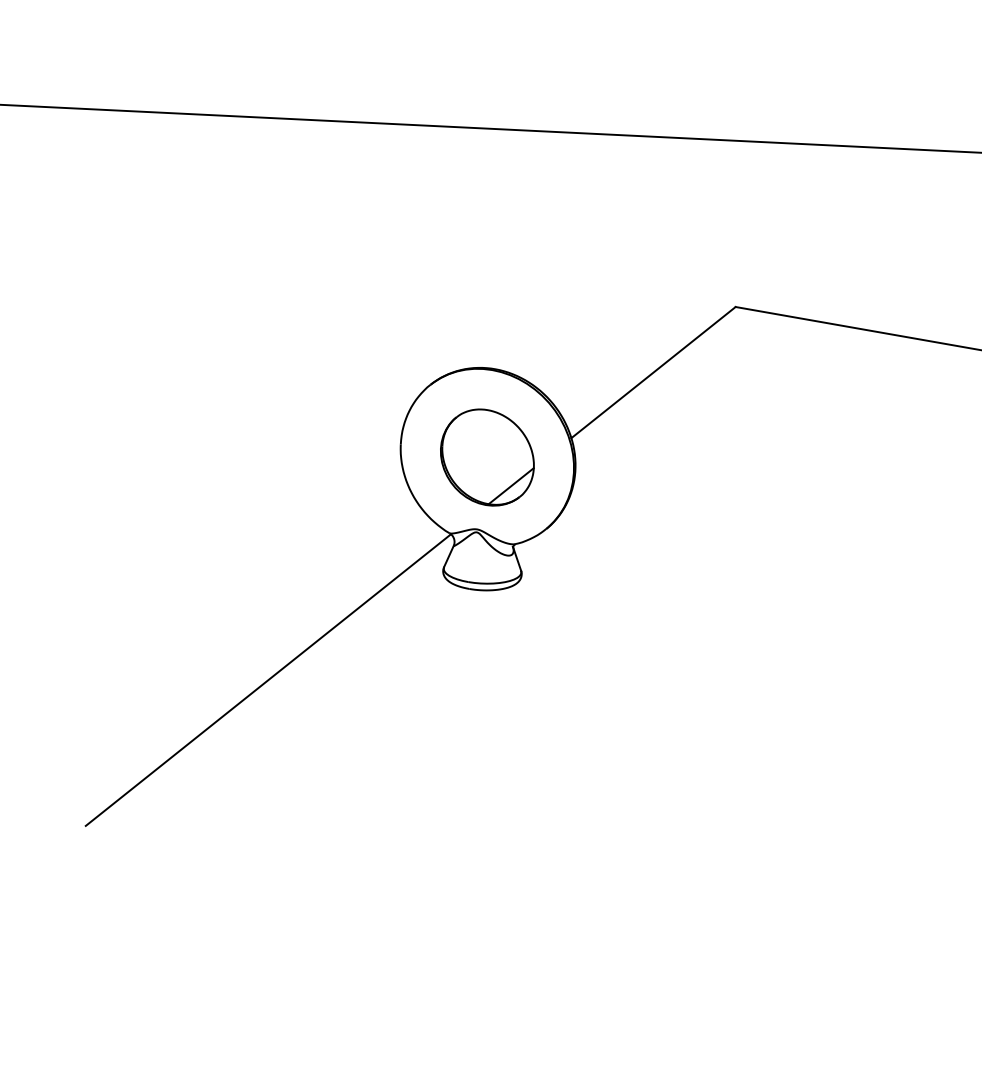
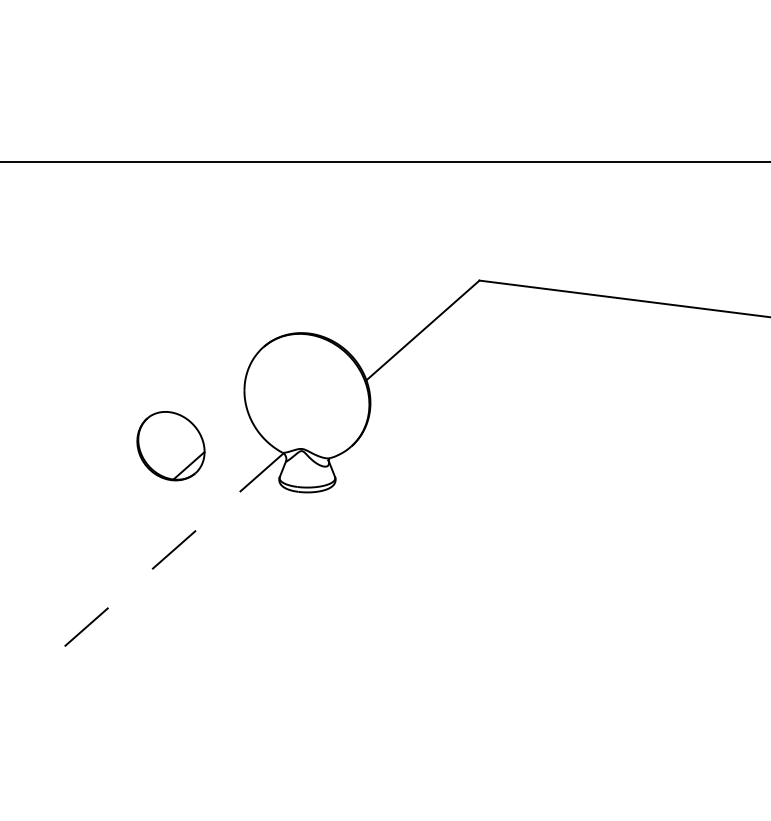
part: (486, 458) -> (170, 446), moved
line: (267, 680) -> (157, 564), solid -> dashed

